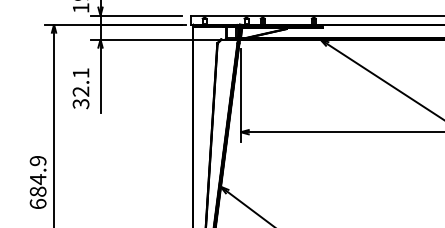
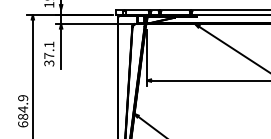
line: (135, 15) -> (82, 9), removed
text: (81, 91) -> (49, 55), 32.1 -> 37.1

